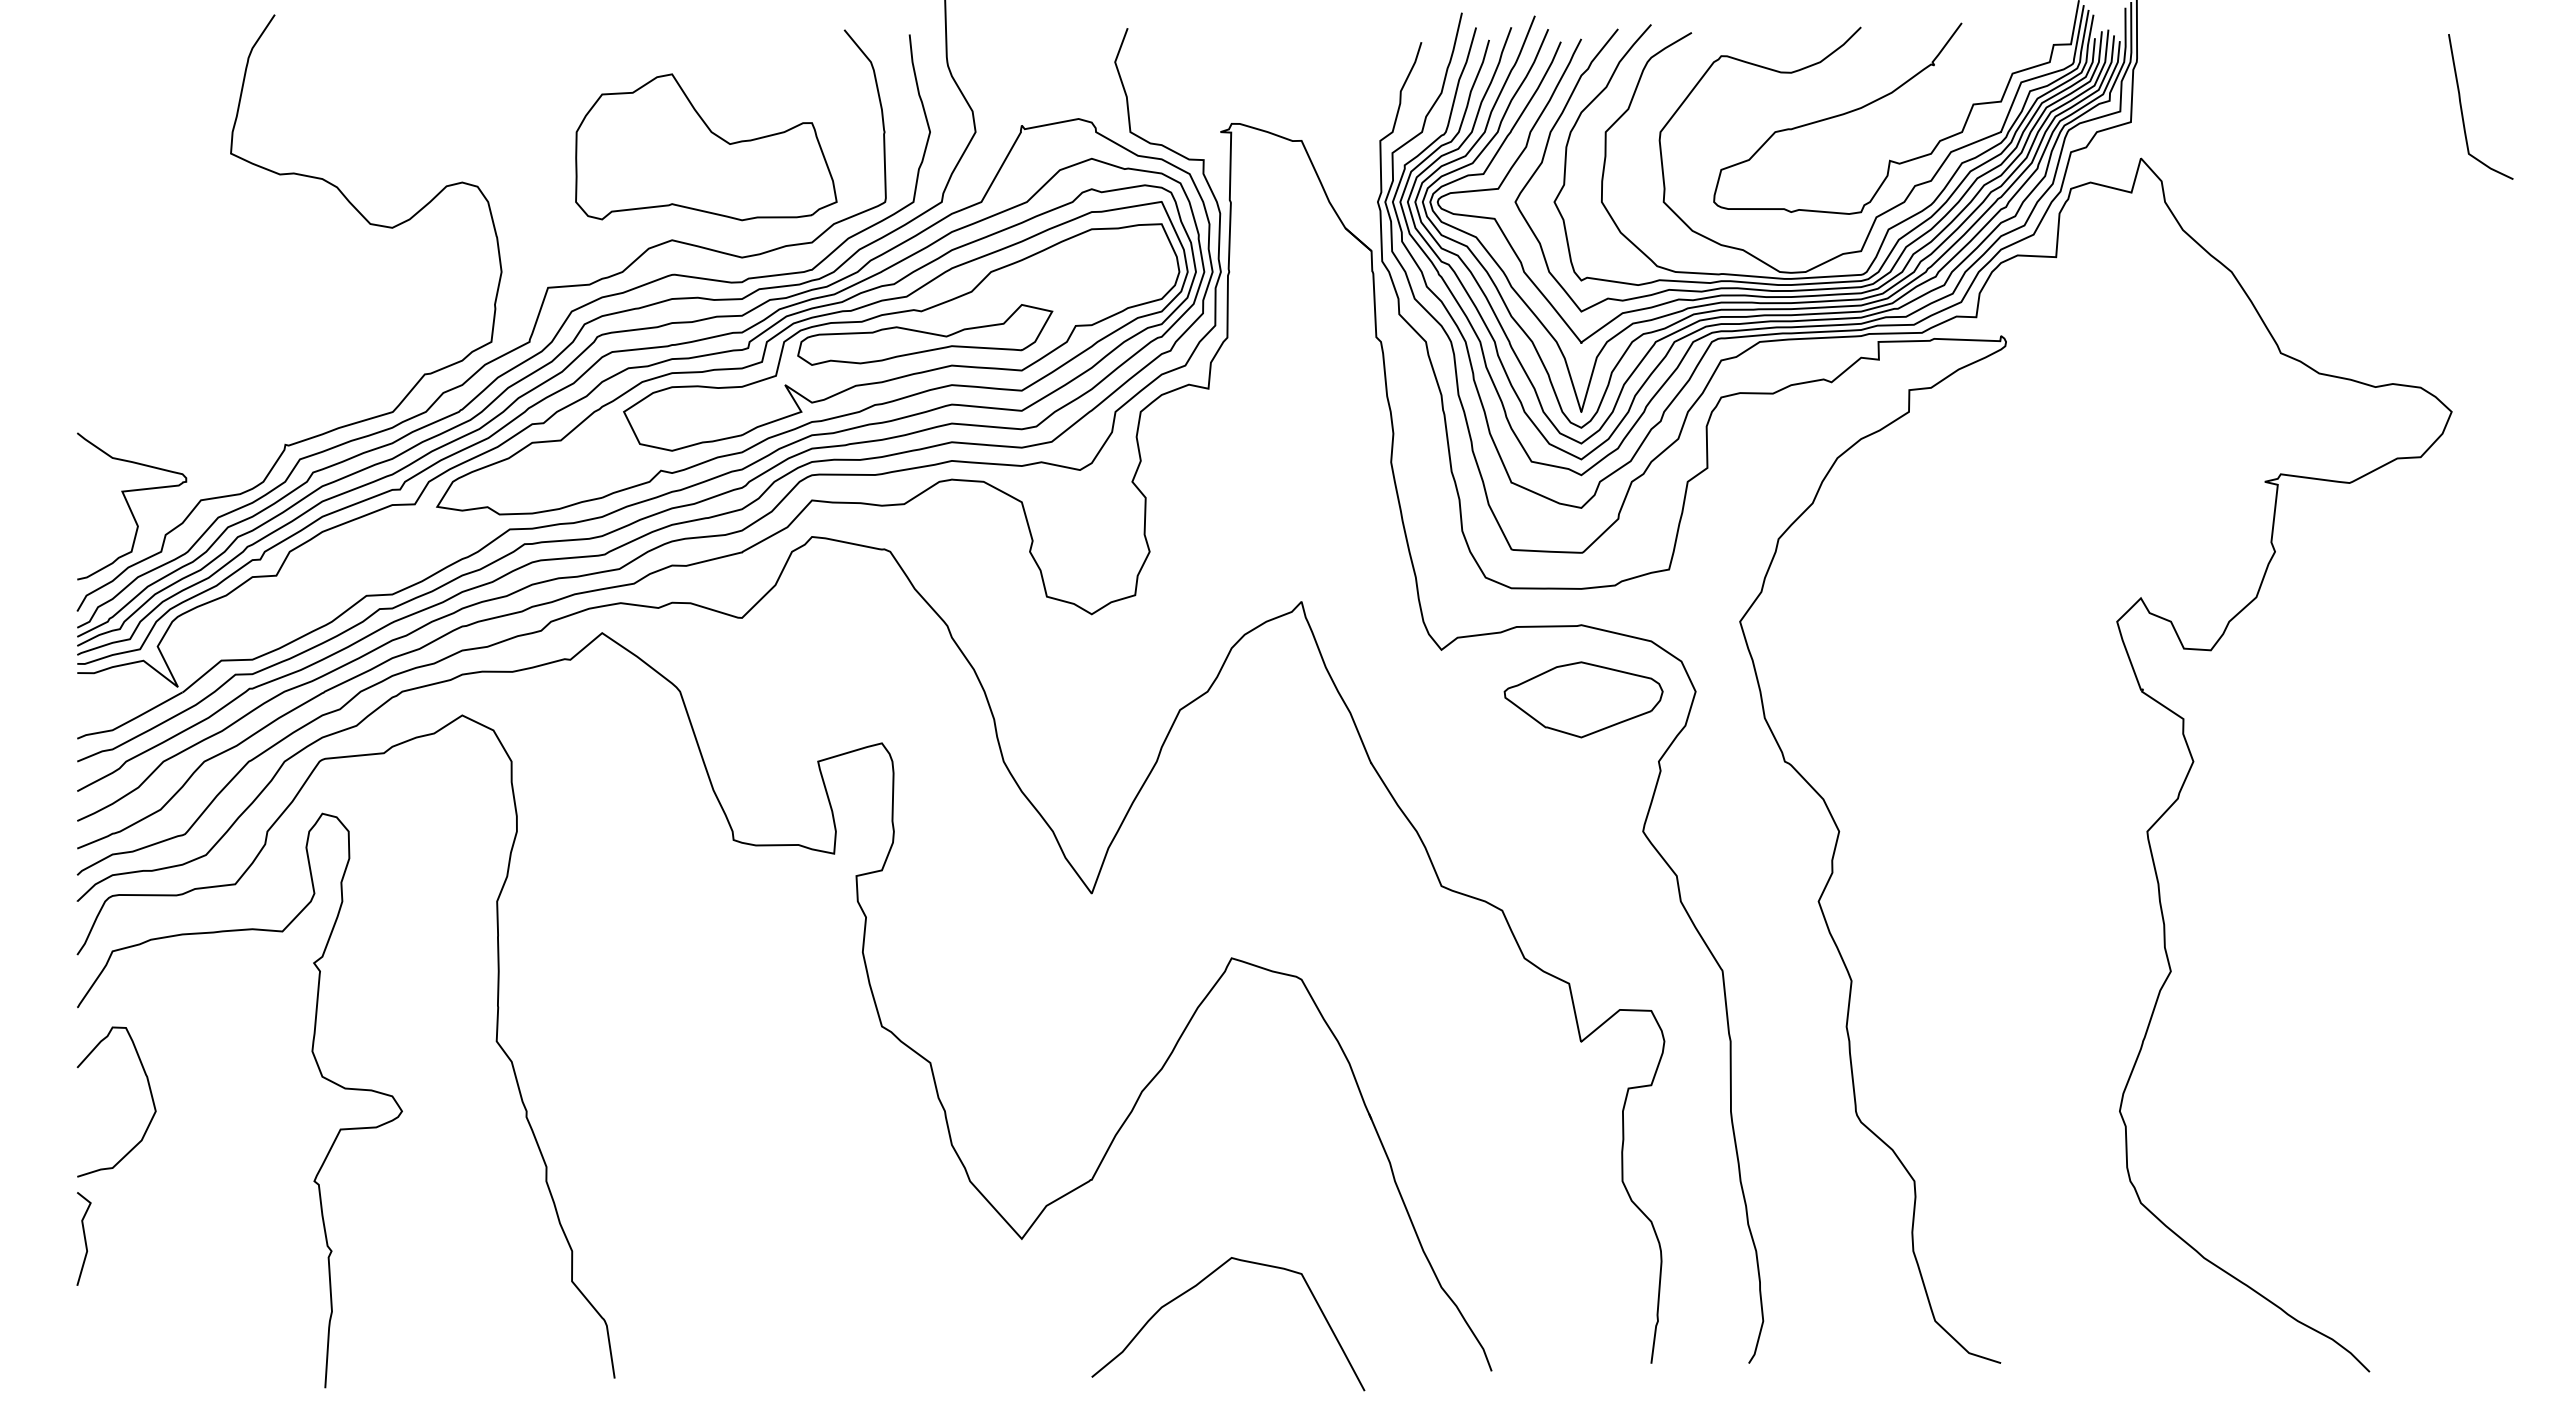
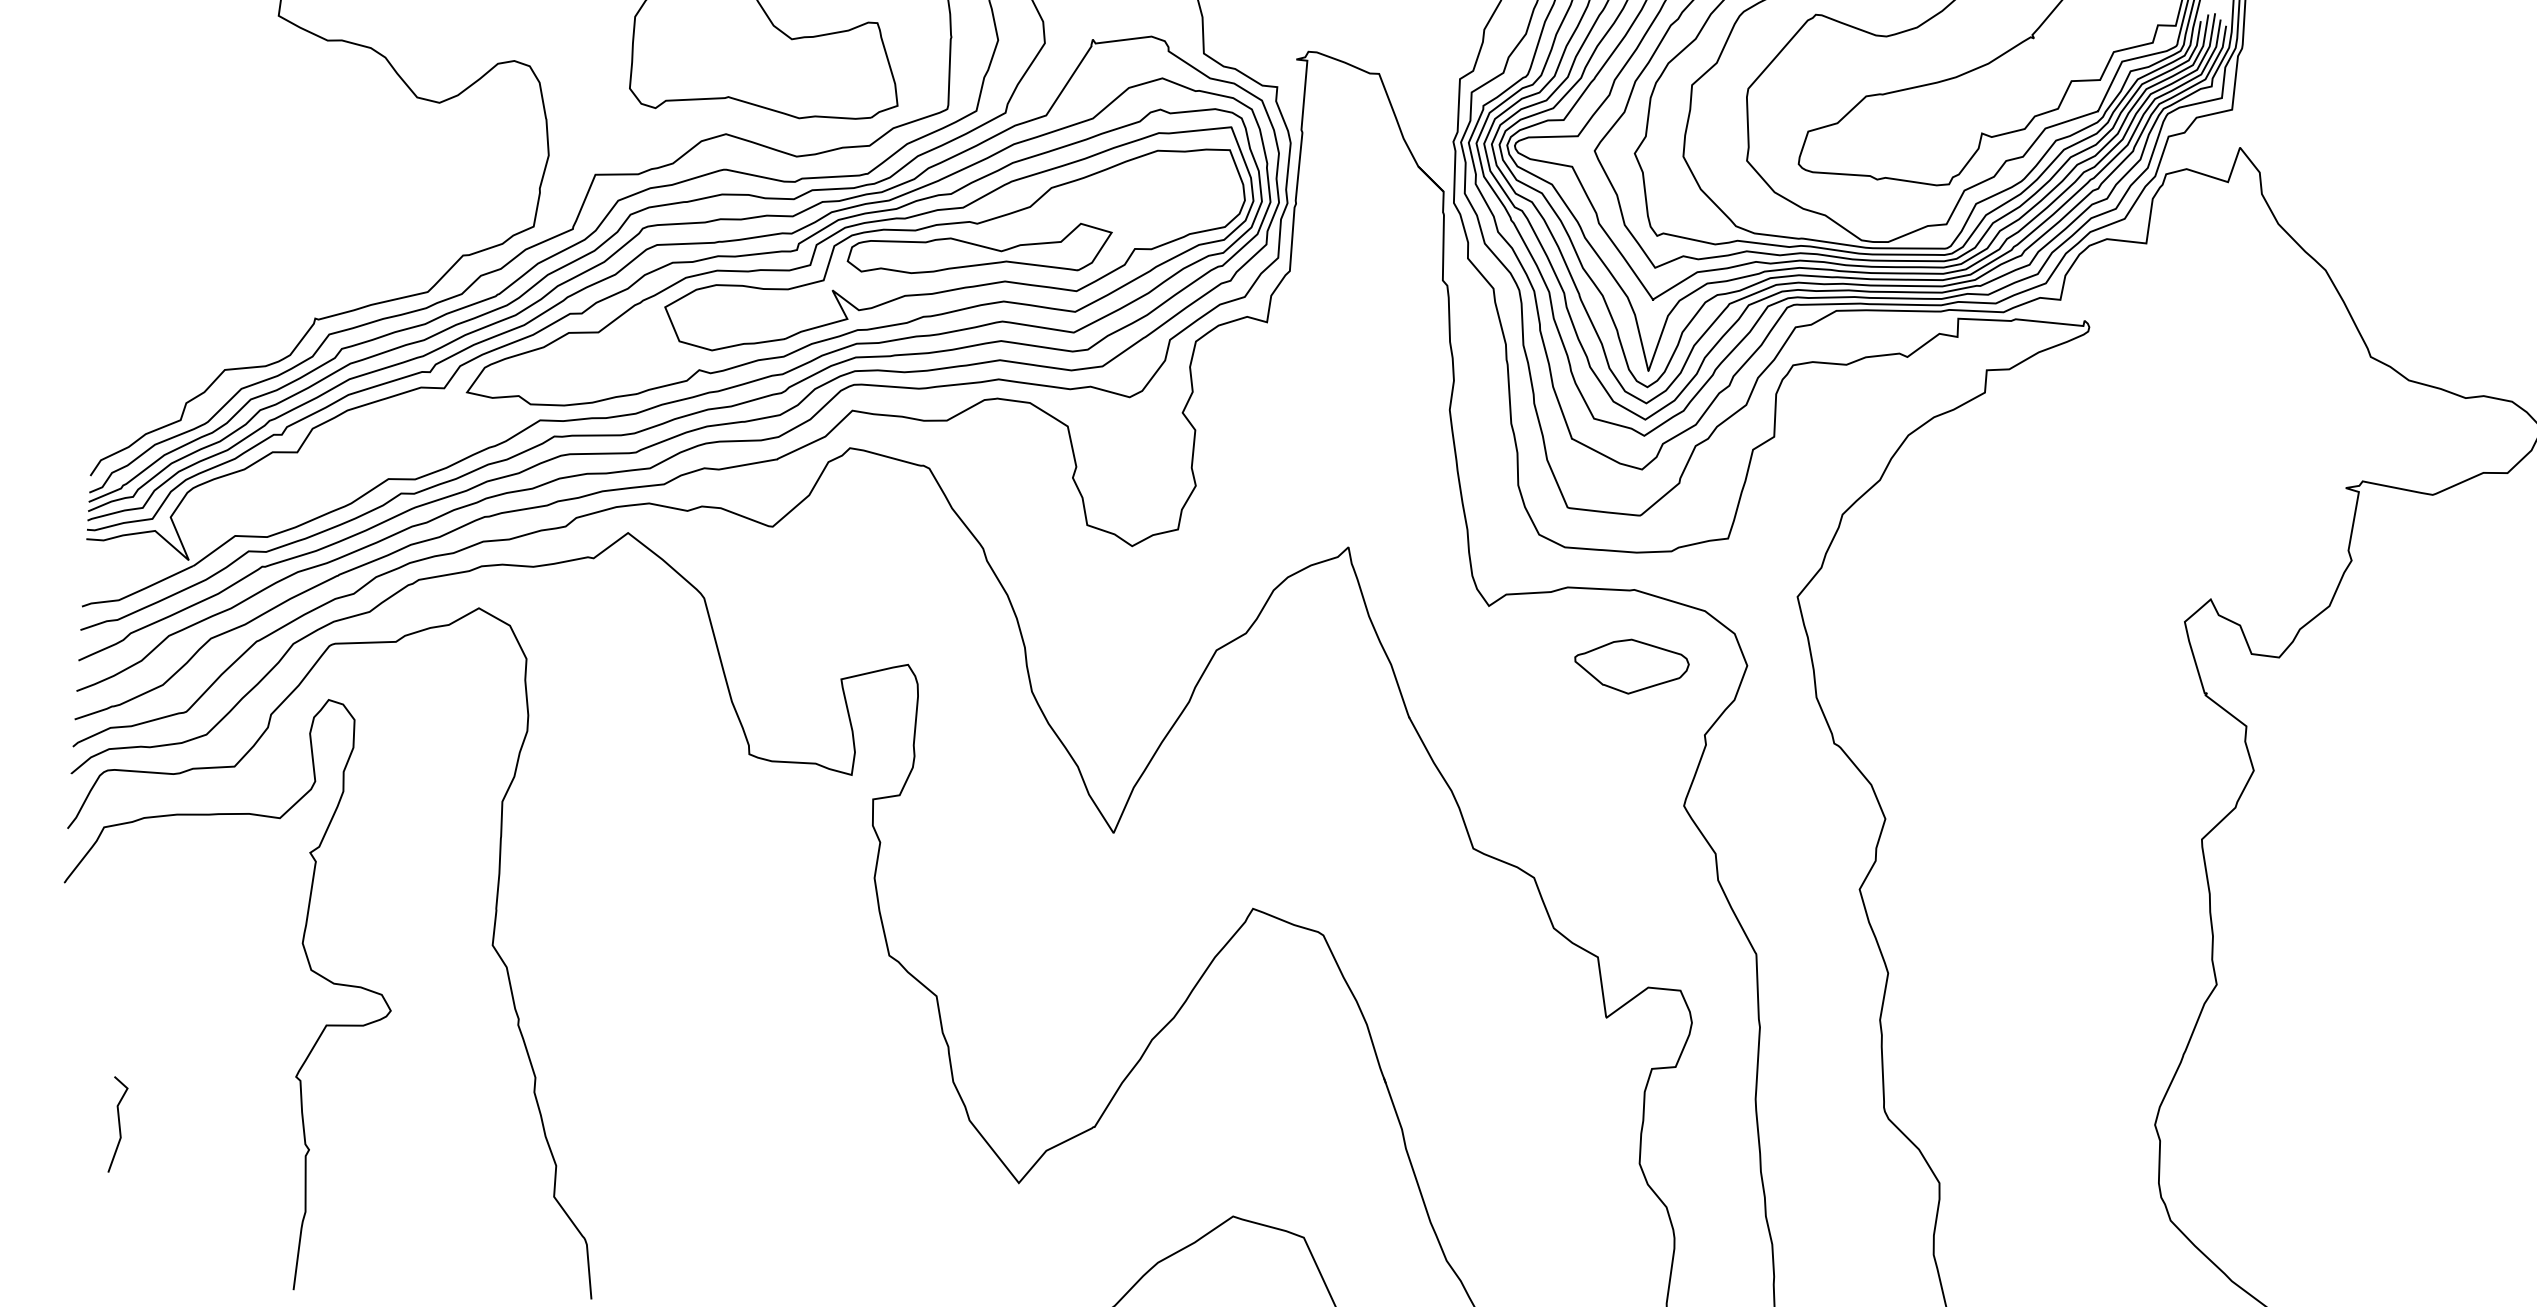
curve: (130, 506) -> (152, 371), removed
part: (1583, 699) -> (1631, 666), size x0.7
curve: (149, 1091) -> (132, 973), removed
line: (84, 1238) -> (118, 1124), moved

